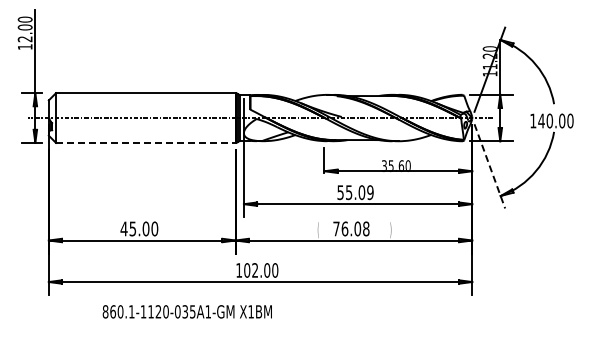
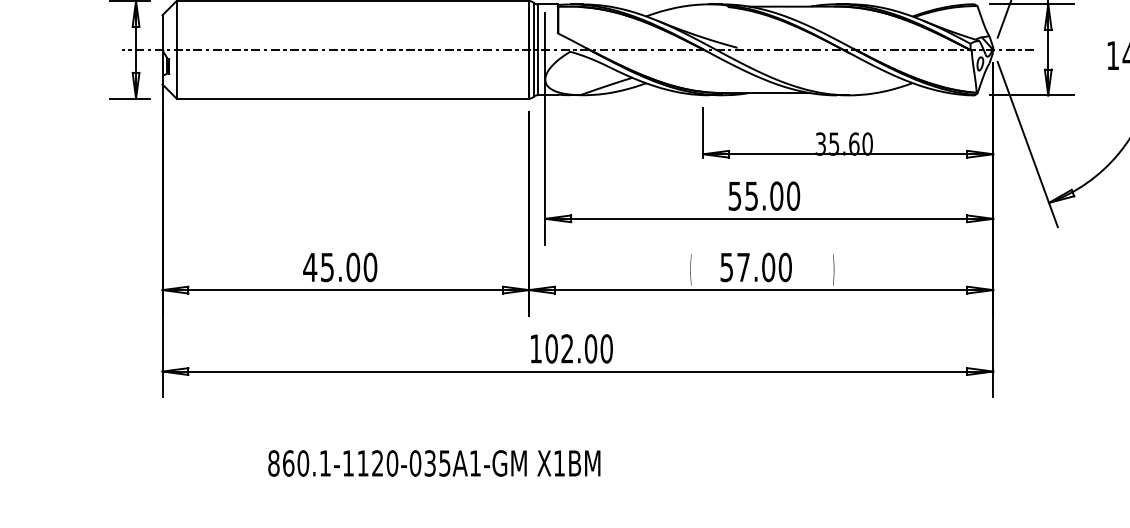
line: (145, 142) -> (352, 97), dashed -> solid
line: (489, 166) -> (1027, 144), dashed -> solid
text: (370, 192) -> (793, 195), 55.09 -> 55.00
text: (351, 228) -> (756, 266), 76.08 -> 57.00
text: (186, 311) -> (432, 462), moved

